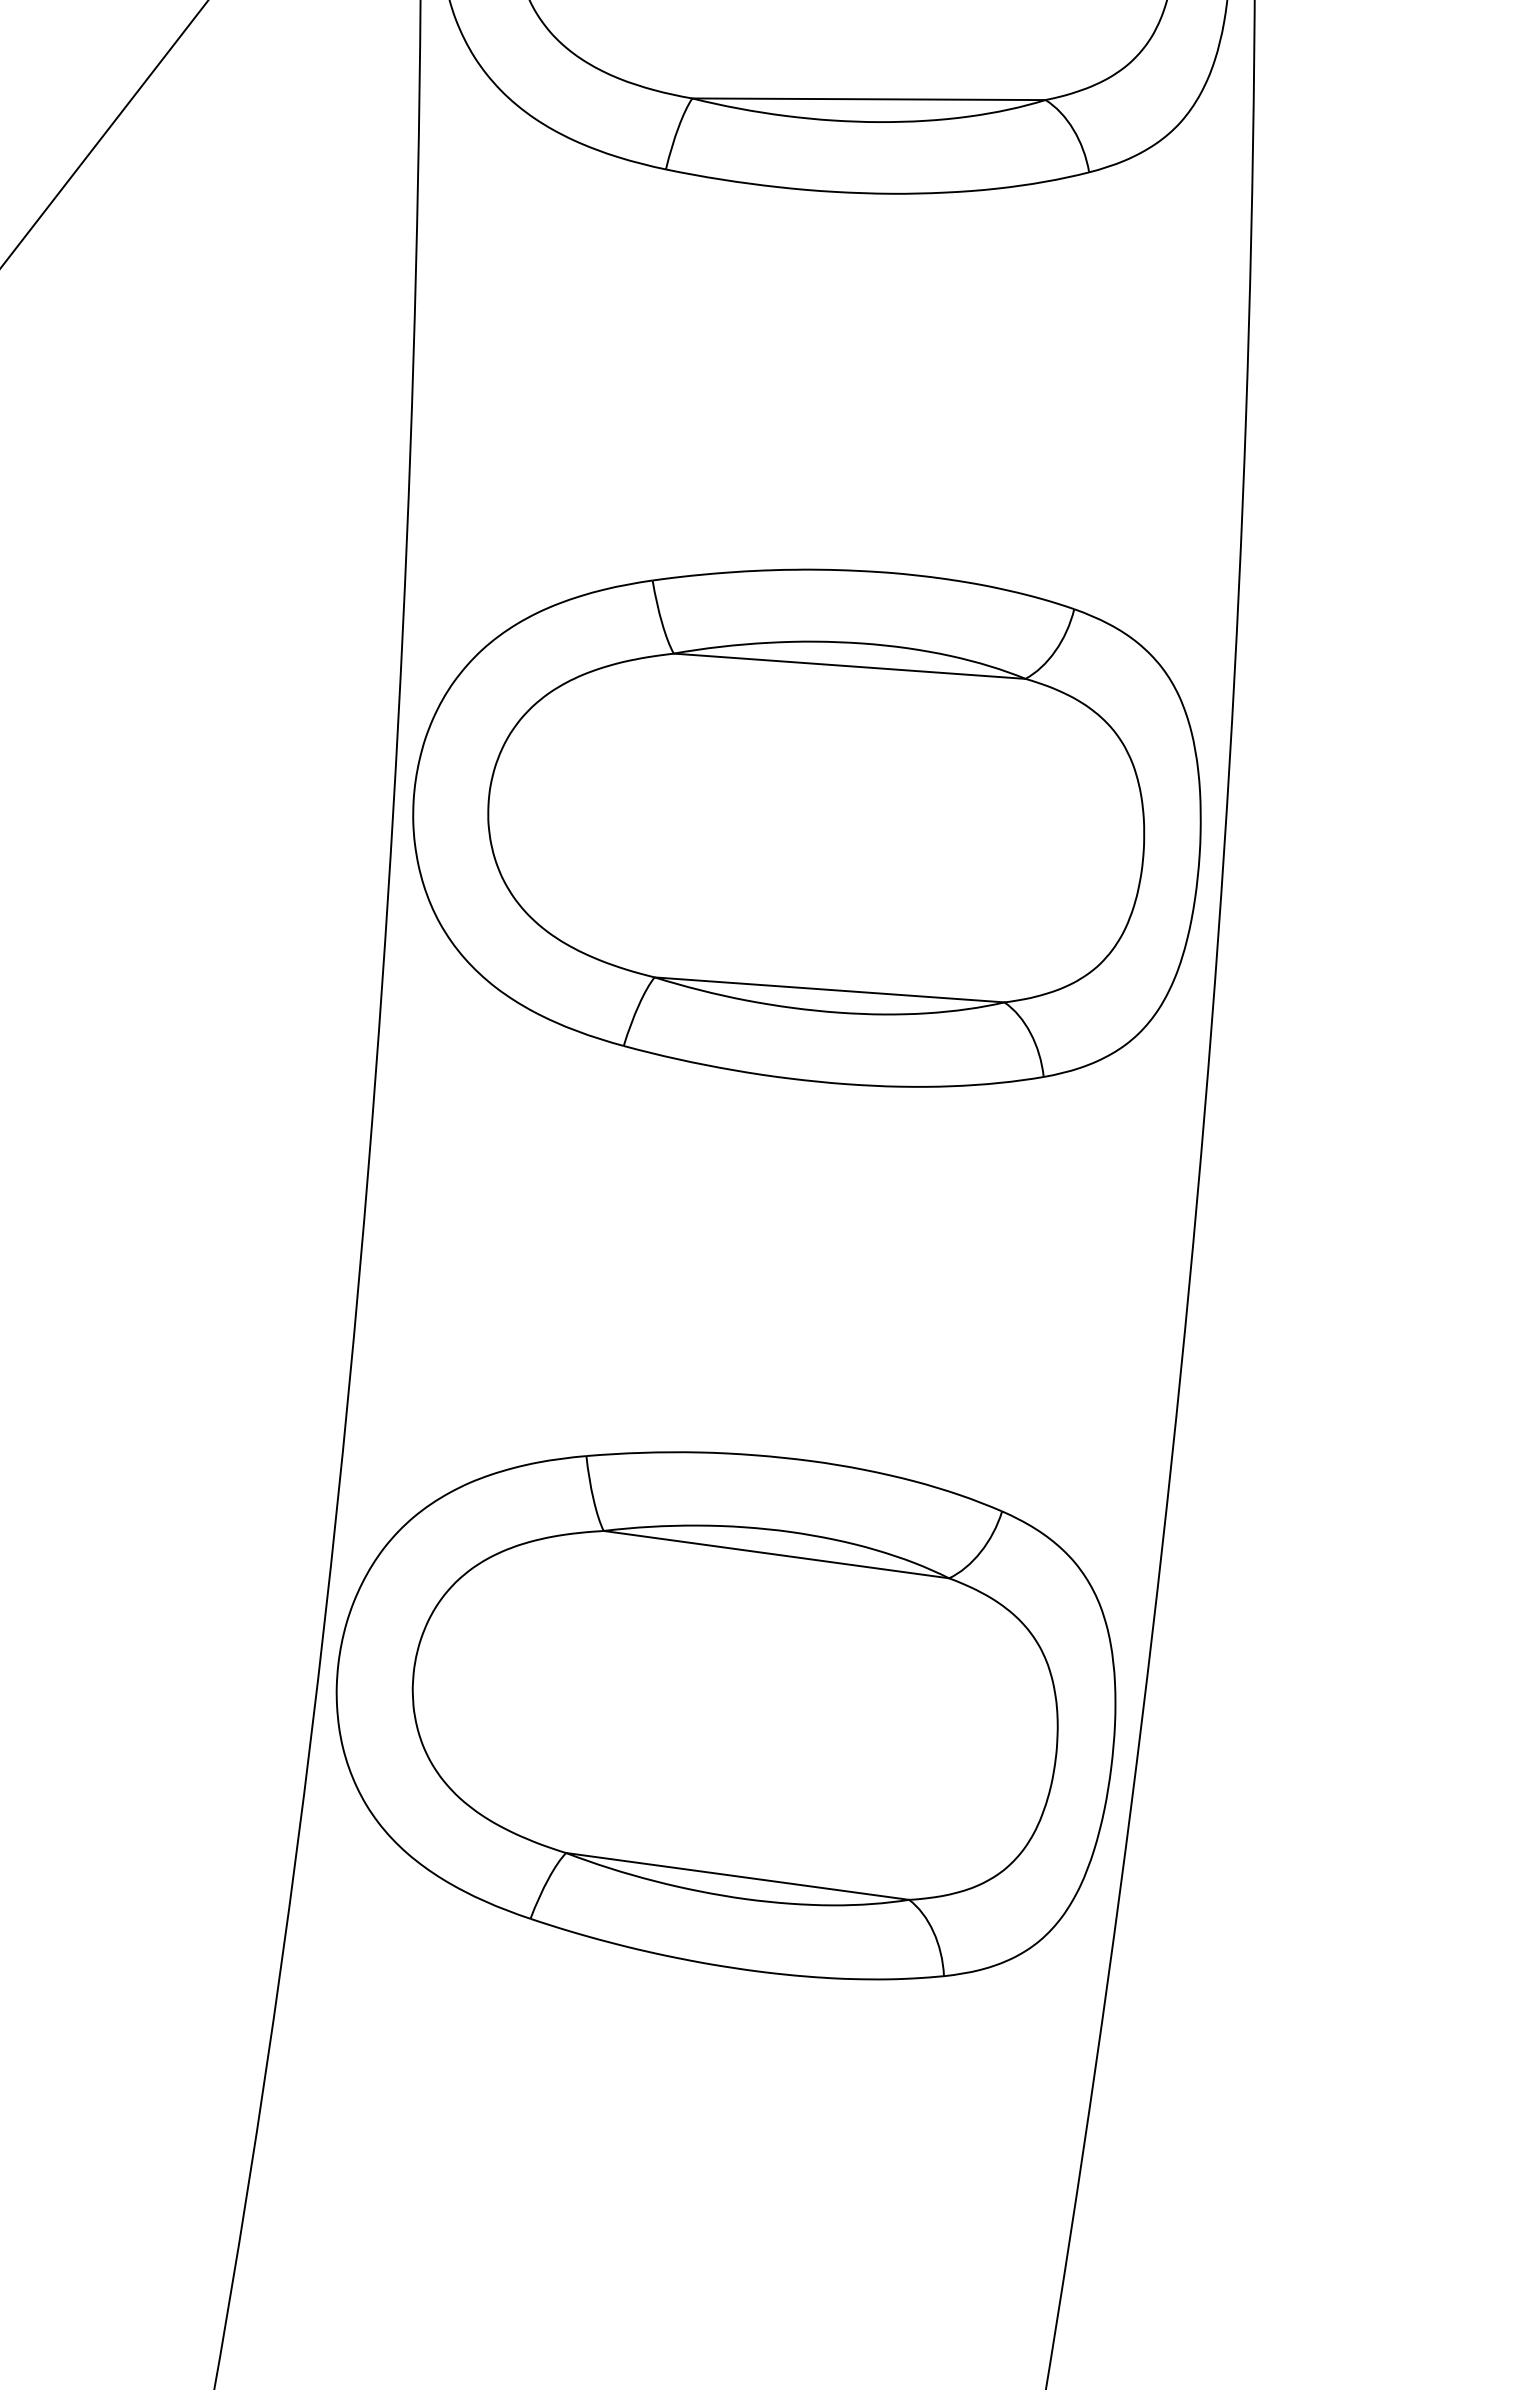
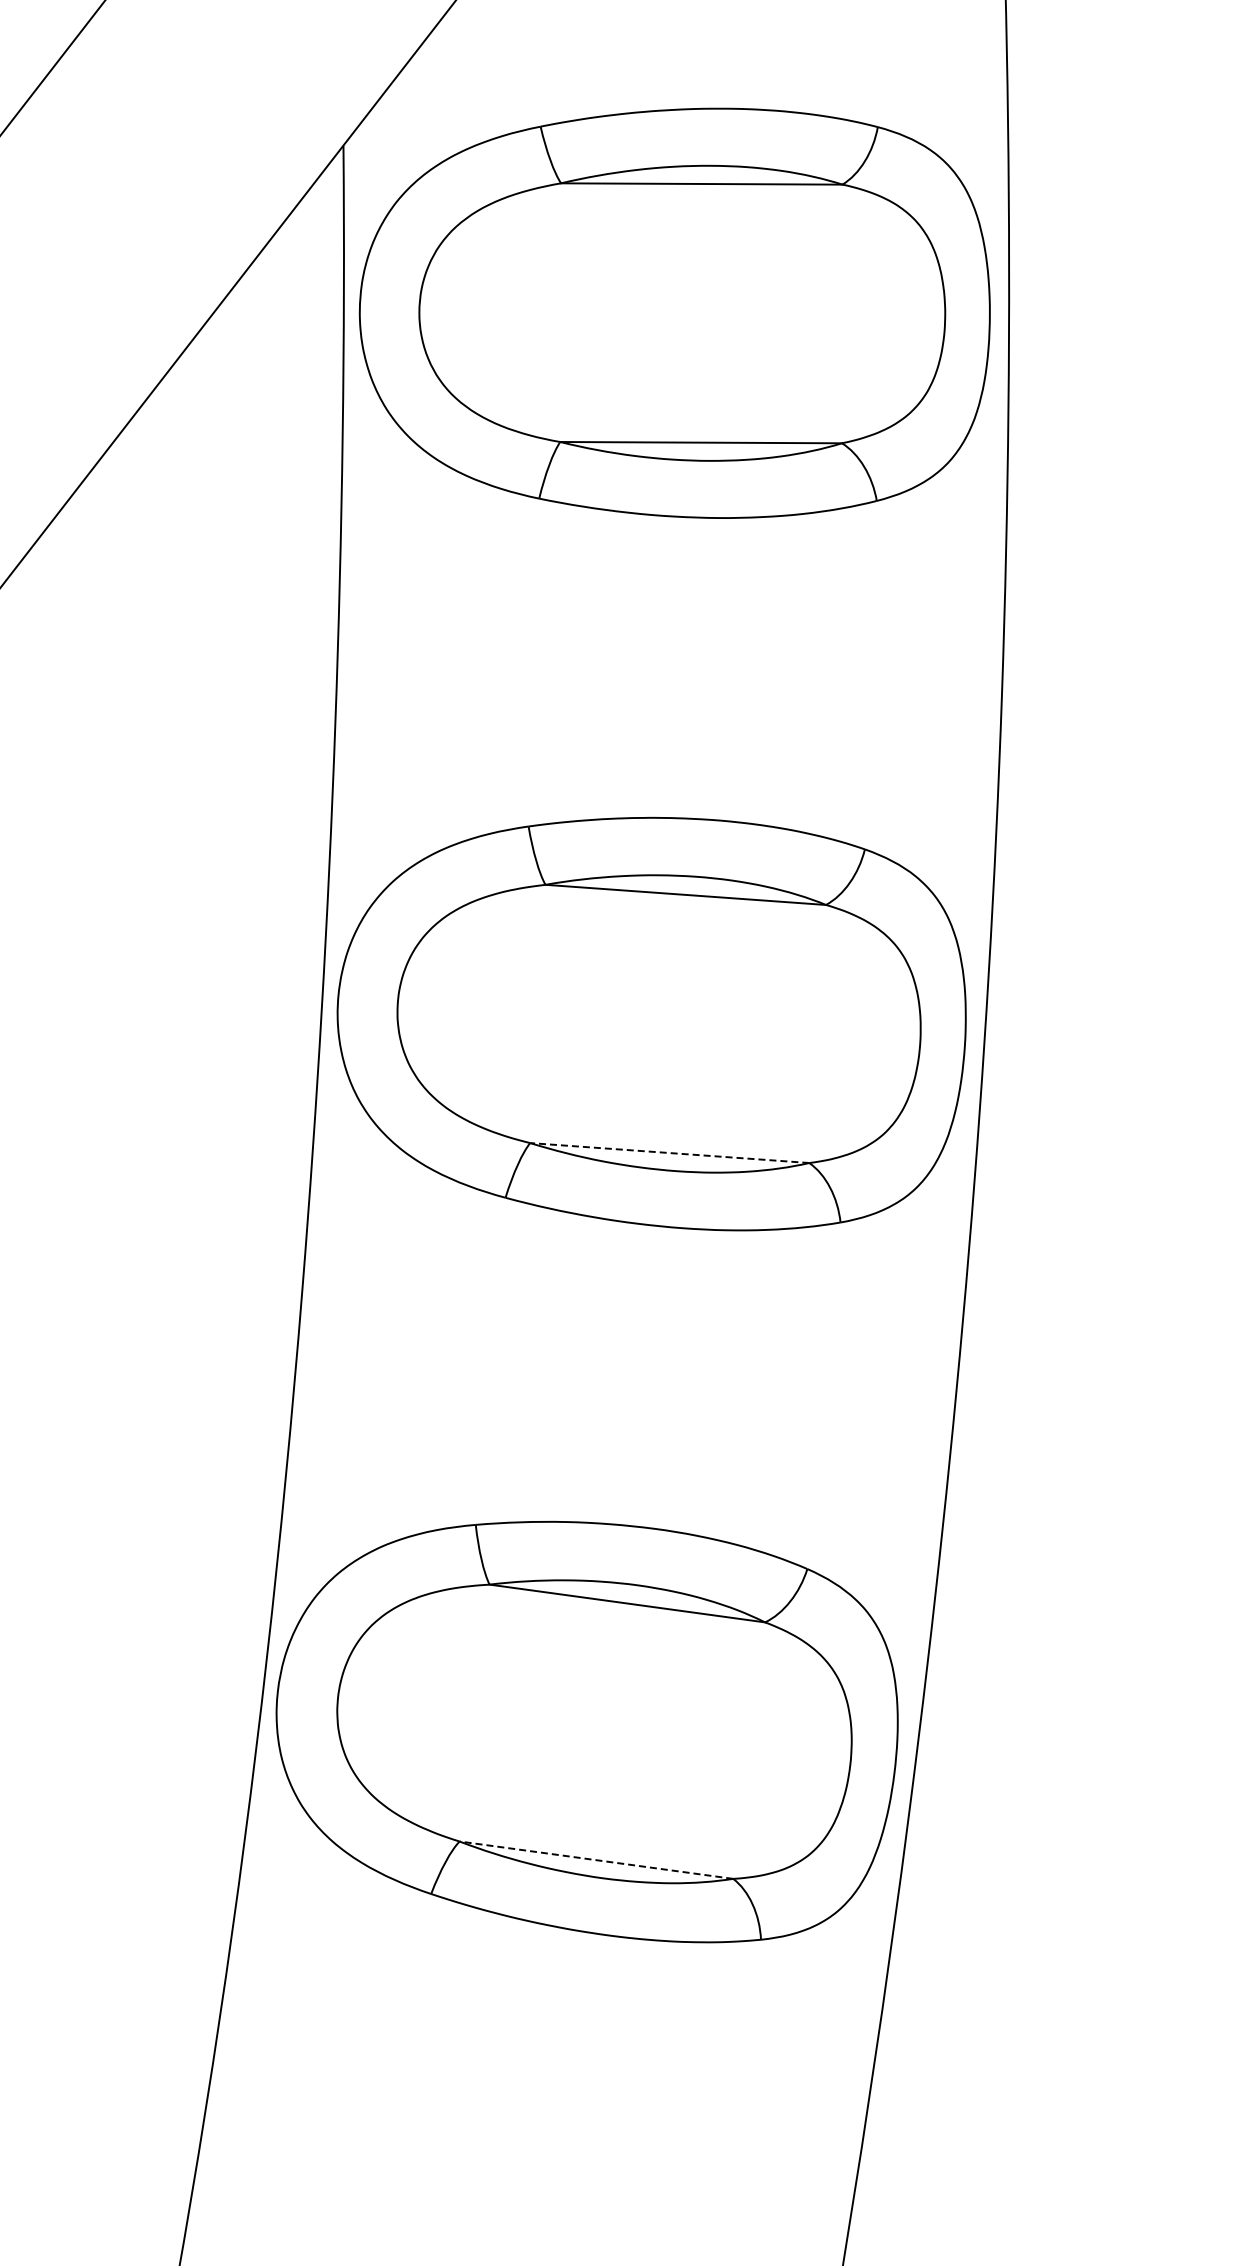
line: (829, 990) -> (669, 1153), solid -> dashed
line: (736, 1876) -> (595, 1860), solid -> dashed

